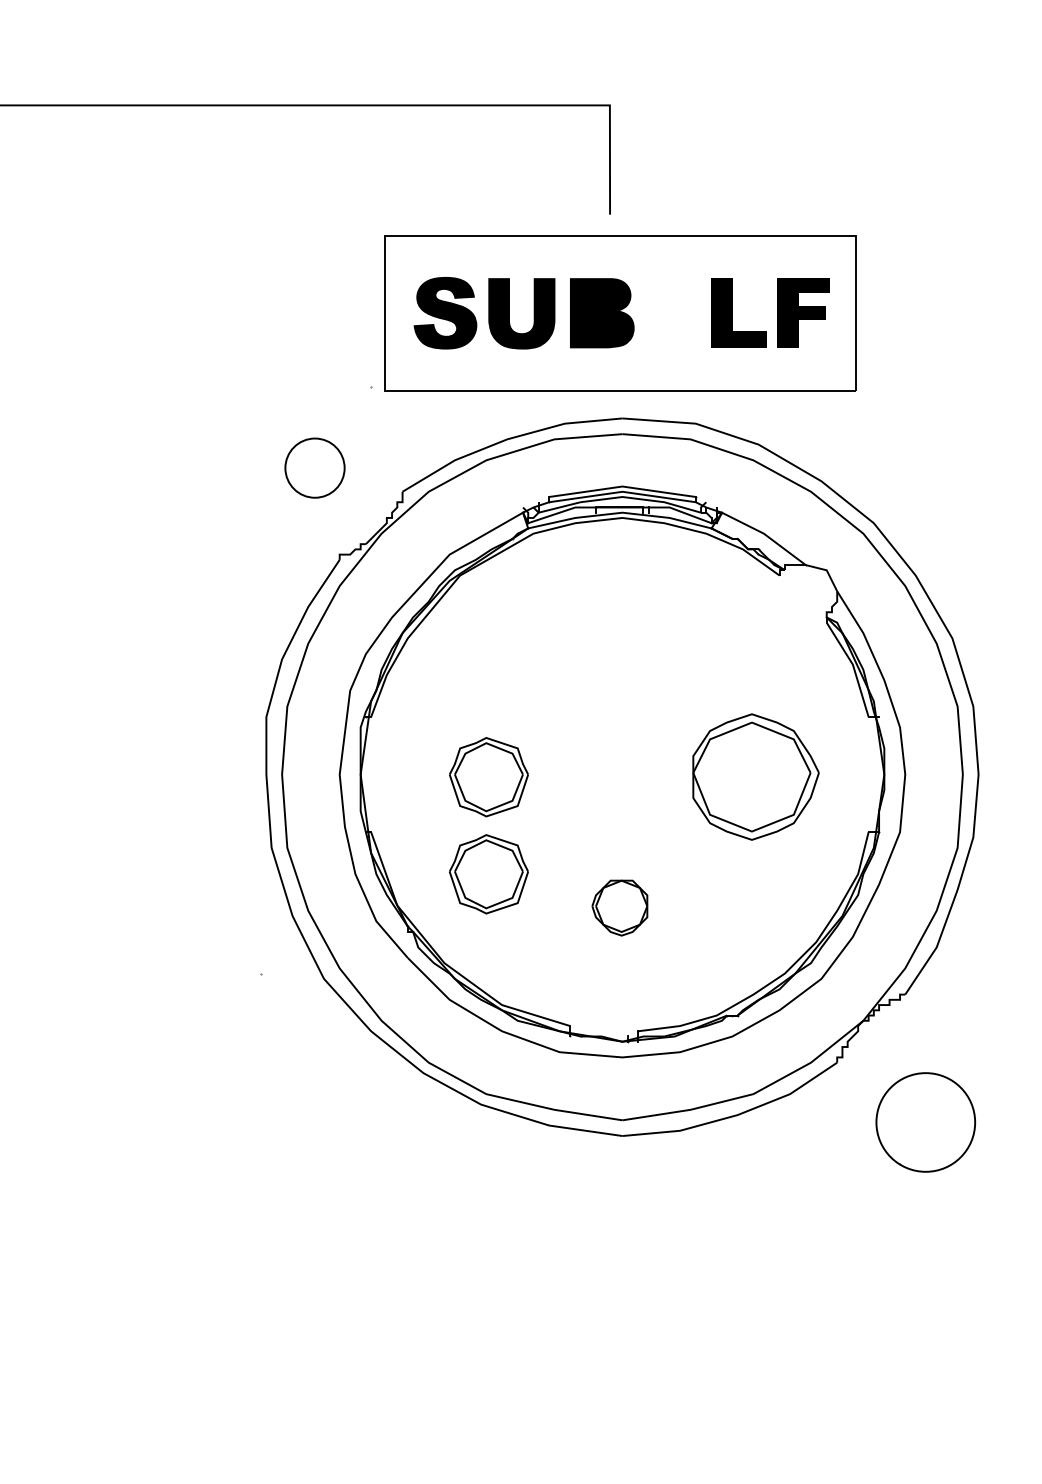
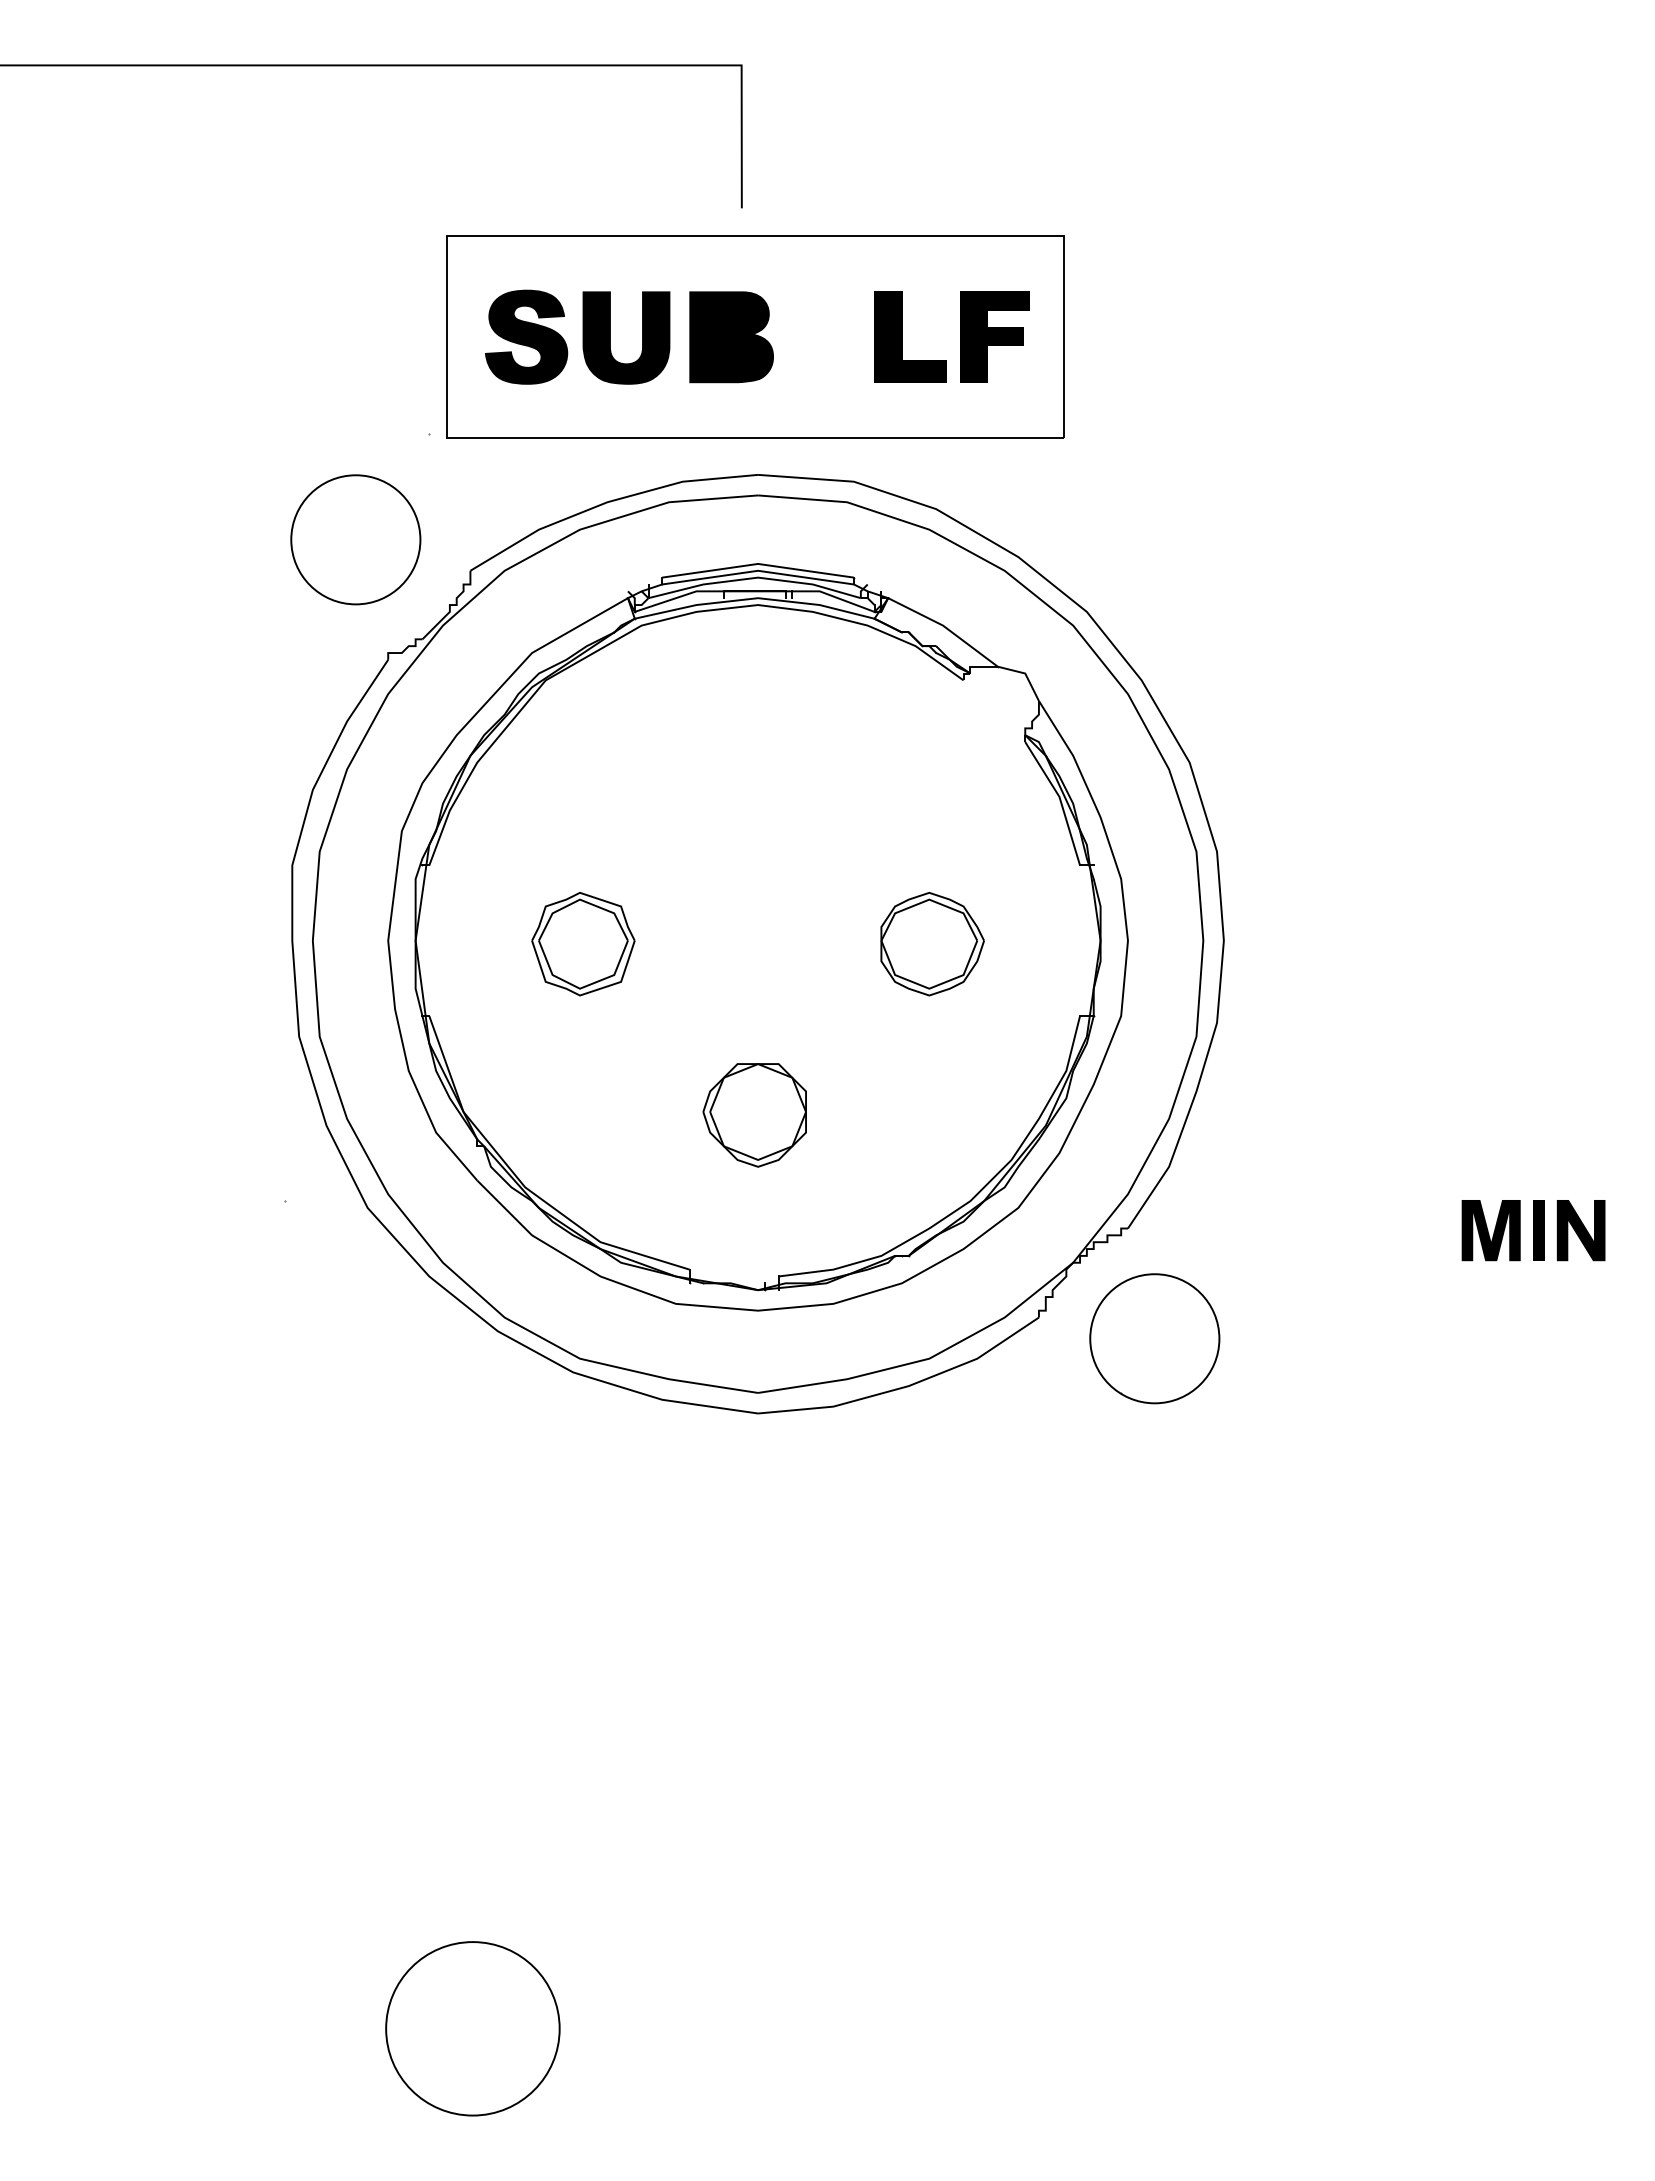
part: (314, 467) -> (355, 539), size x1.67
part: (755, 777) -> (932, 944), size x0.62
part: (489, 874) -> (583, 1071), removed
part: (619, 908) -> (754, 1115), size x1.43
part: (925, 1122) -> (1154, 1338), moved

